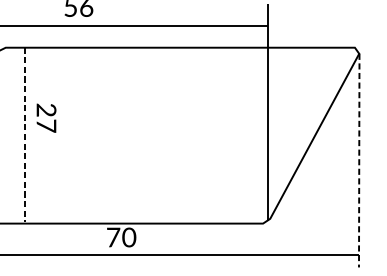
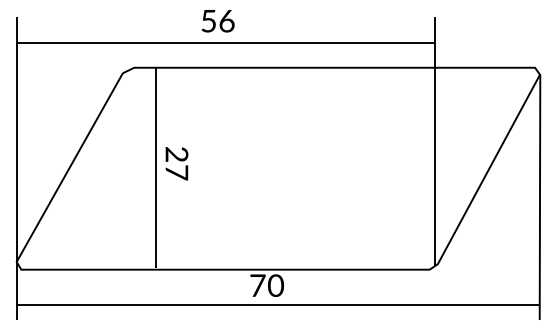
text: (46, 118) -> (176, 163), moved
line: (25, 135) -> (156, 168), dashed -> solid
line: (359, 160) -> (540, 197), dashed -> solid

